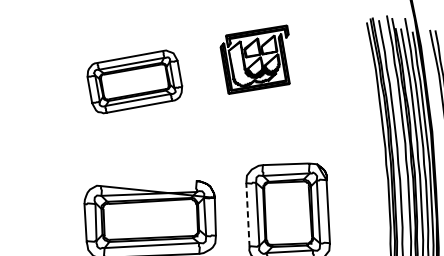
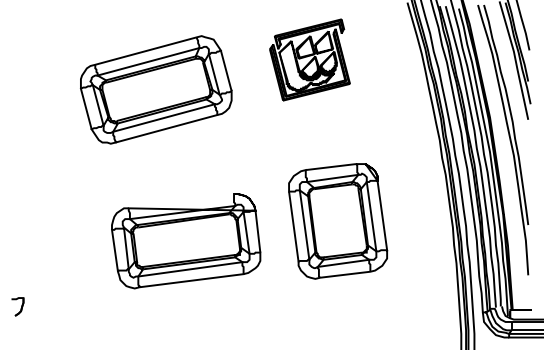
part: (255, 59) -> (309, 59), moved
part: (135, 81) -> (156, 89), size x1.43
line: (247, 214) -> (293, 226), dashed -> solid

